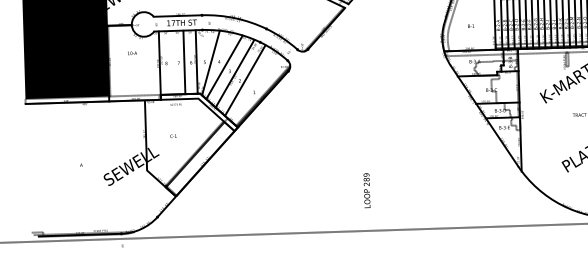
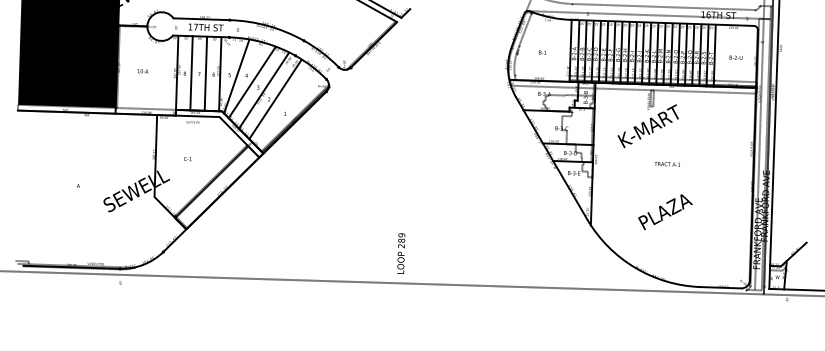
text: (131, 53) -> (142, 71), moved
line: (172, 62) -> (191, 73), added
text: (367, 190) -> (401, 253), moved

